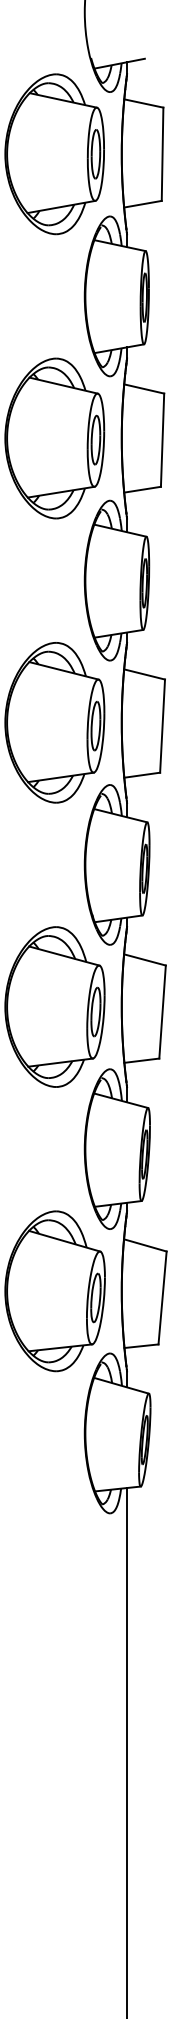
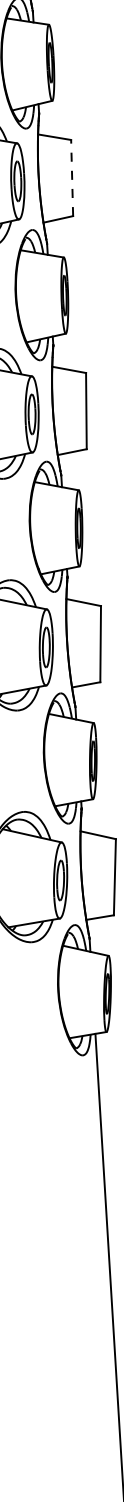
line: (162, 440) -> (72, 178), solid -> dashed

